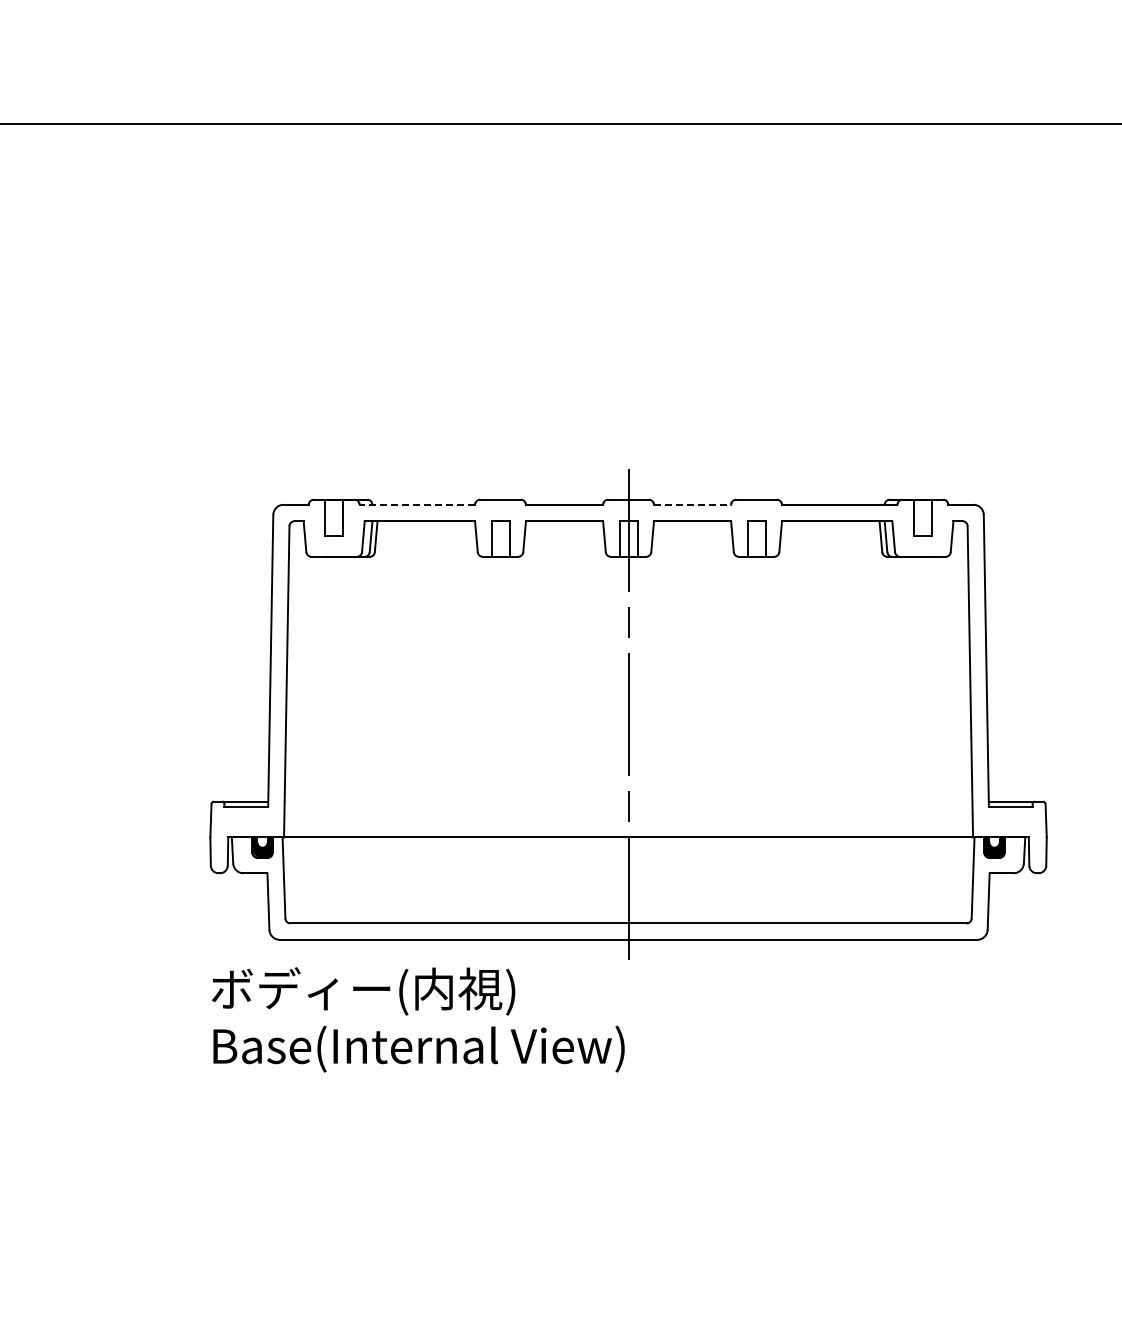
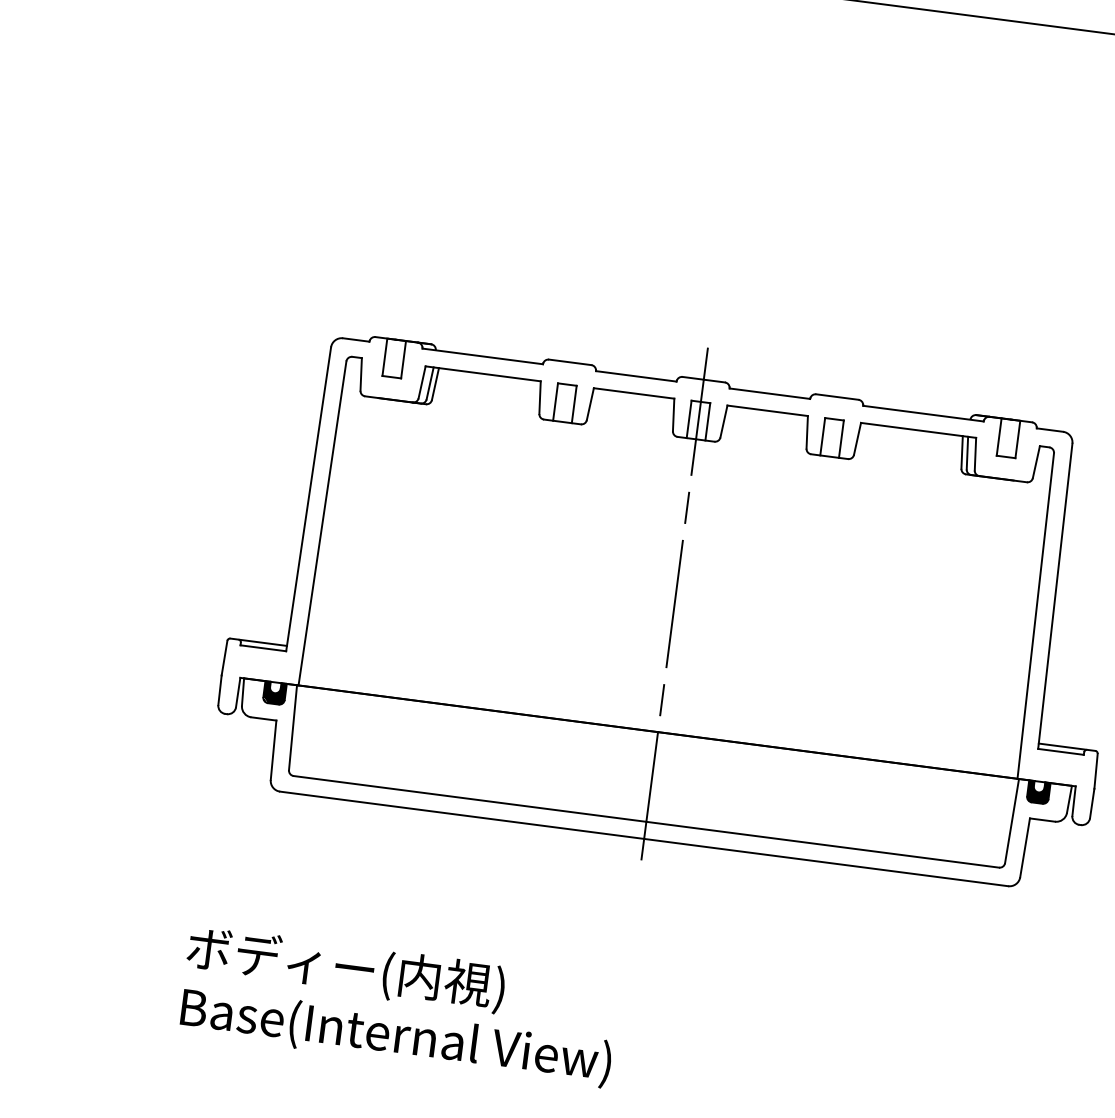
line: (417, 504) -> (482, 356), dashed -> solid
line: (692, 504) -> (769, 393), dashed -> solid
text: (418, 1019) -> (399, 1006), moved

